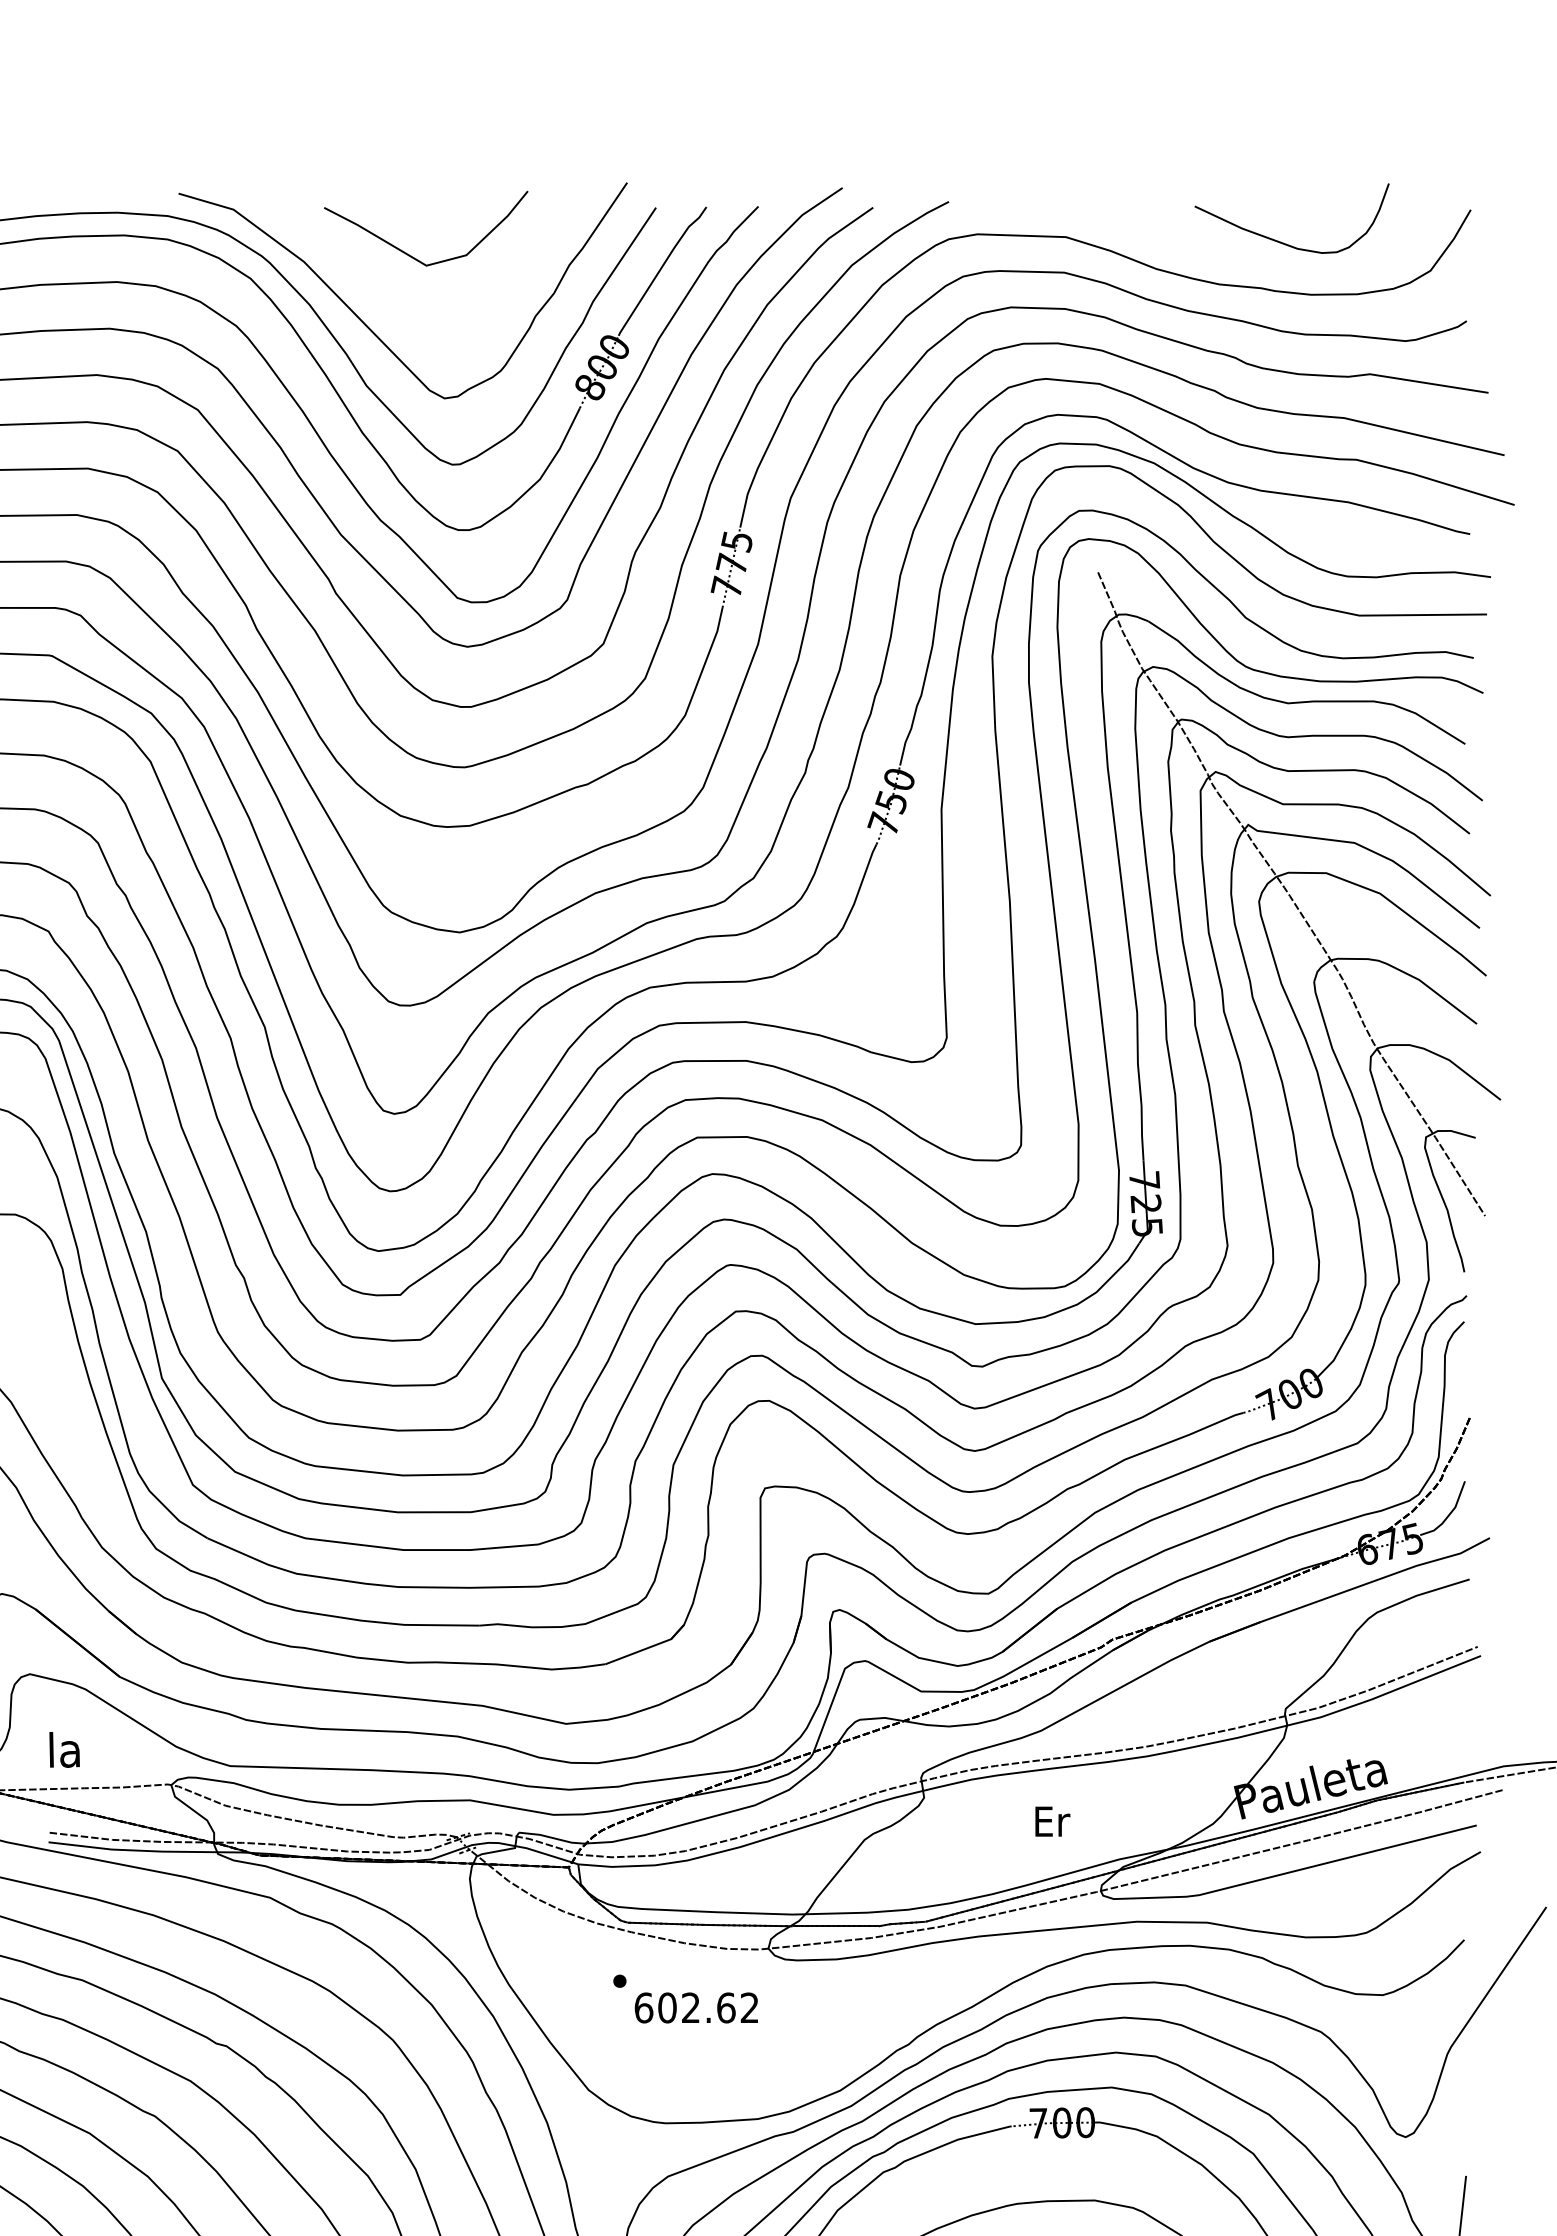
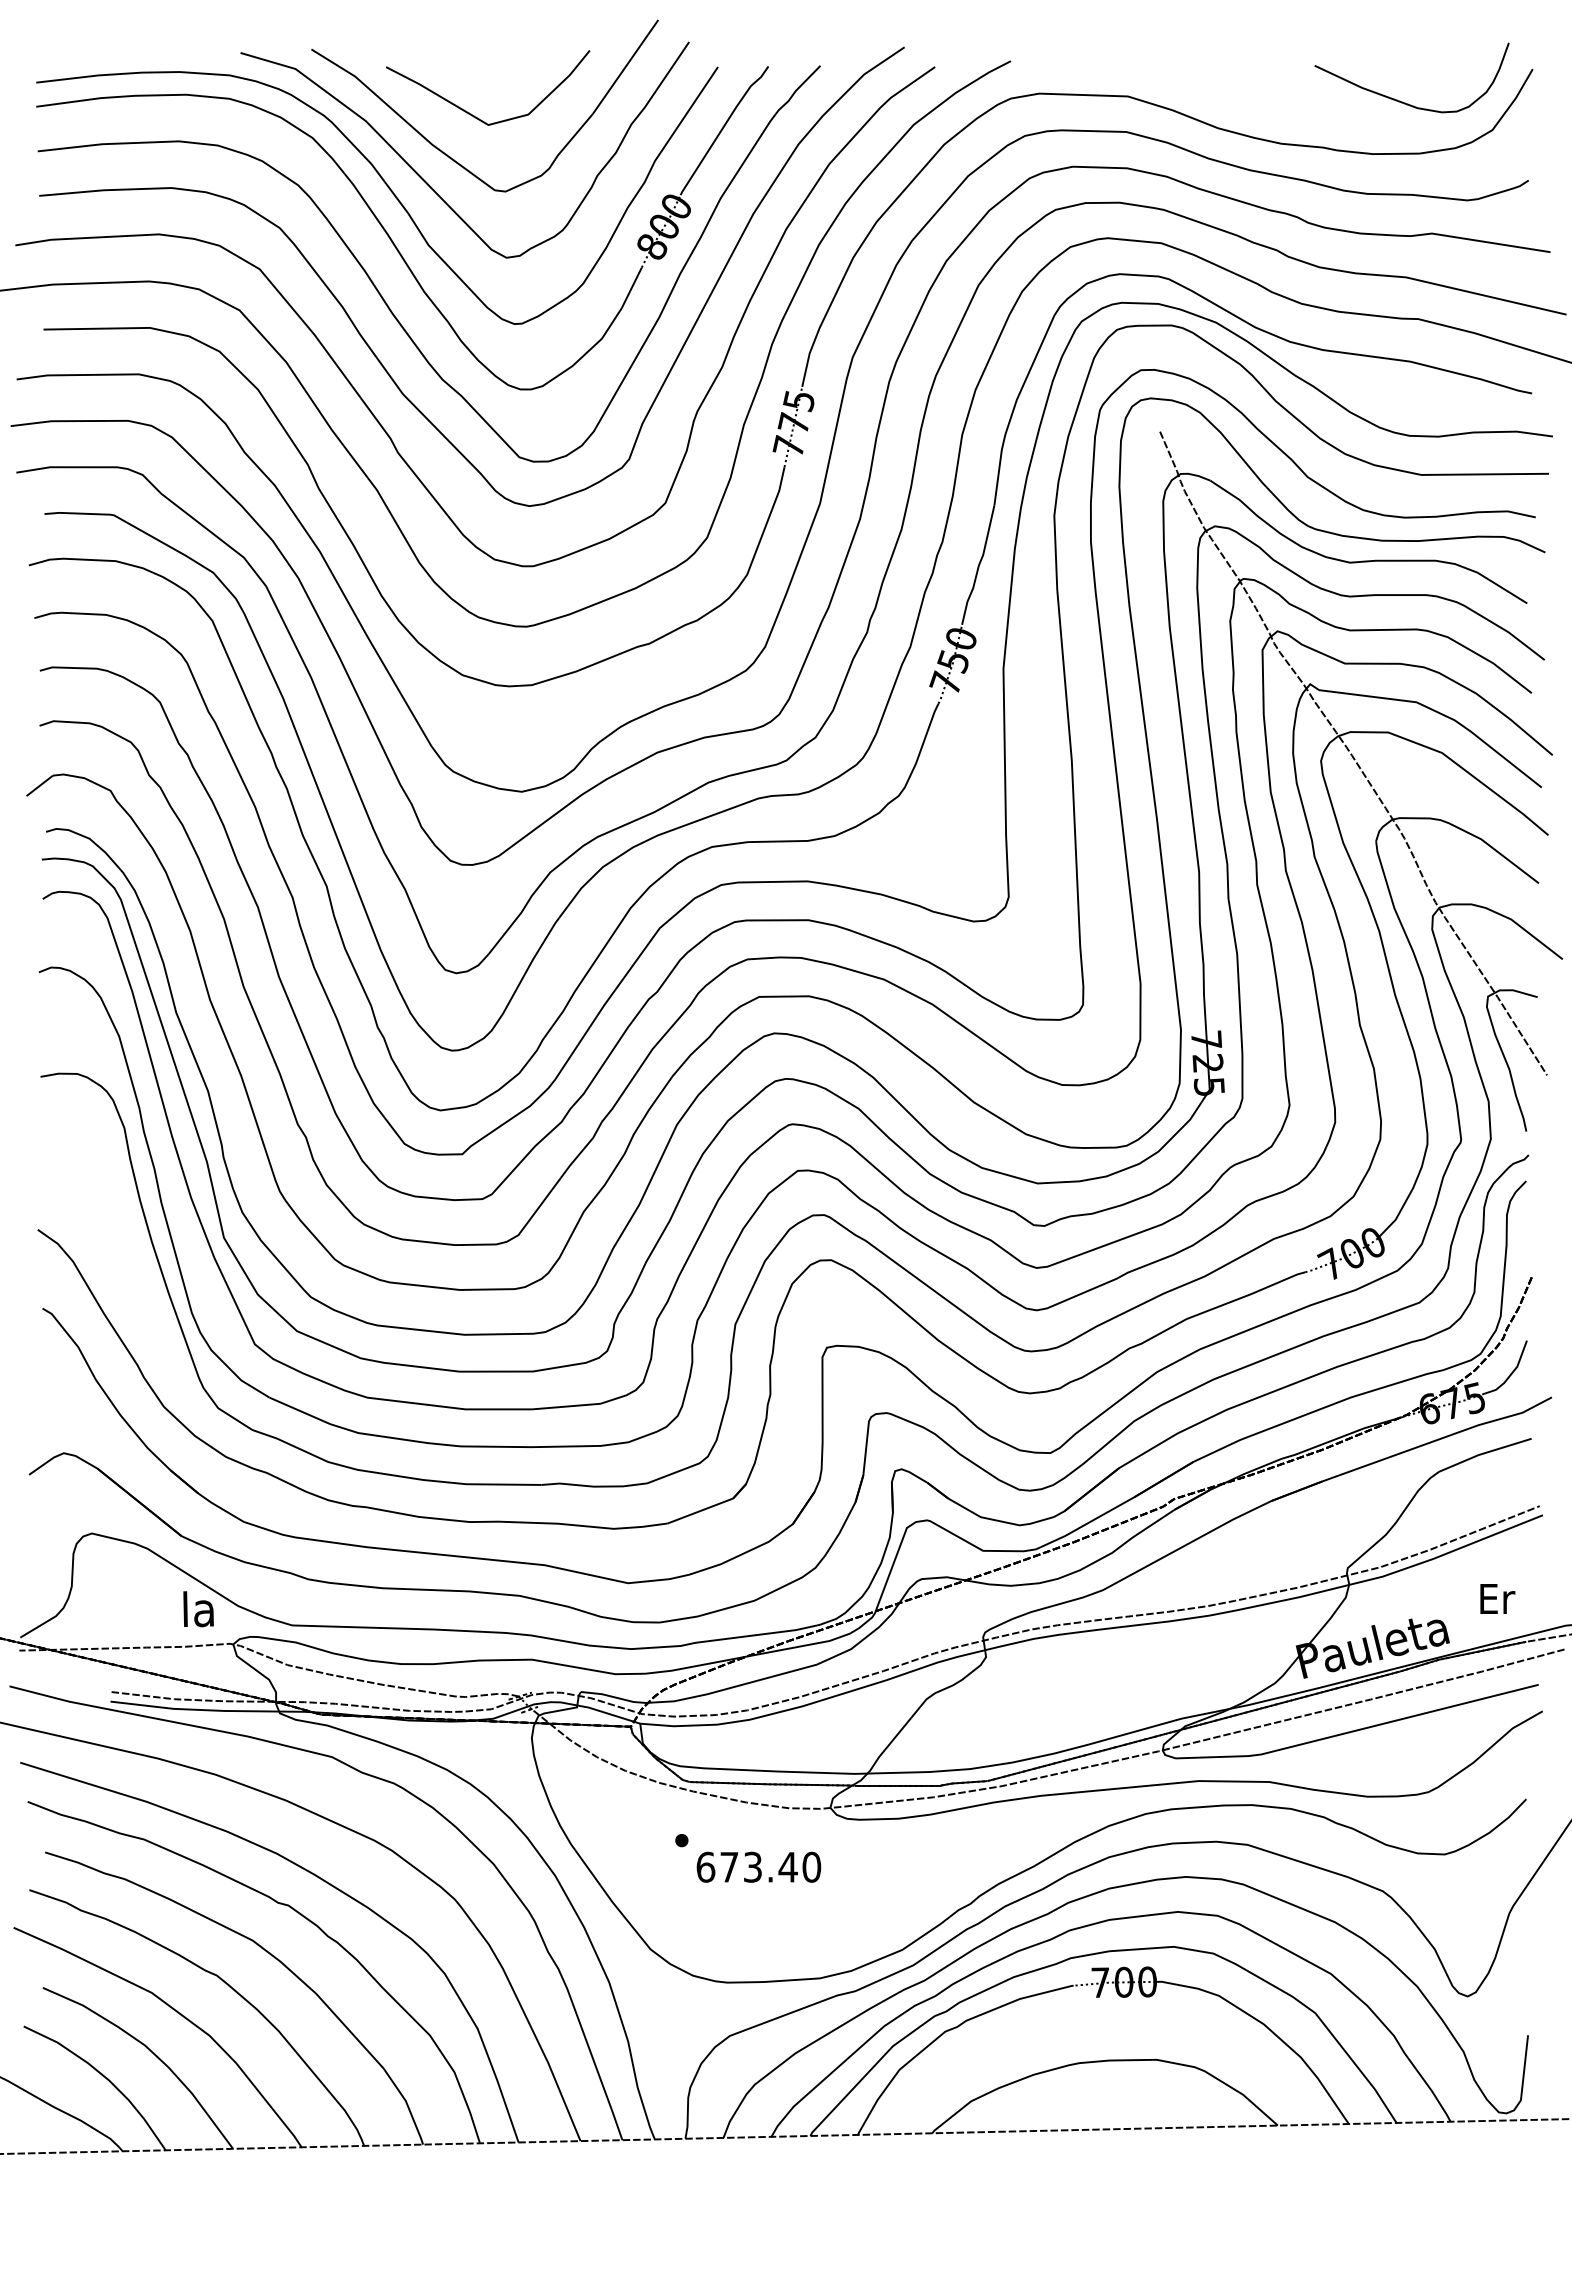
curve: (1282, 242) -> (1402, 101), moved
curve: (384, 294) -> (446, 153), added
text: (64, 1750) -> (198, 1609), moved
text: (1052, 1821) -> (1497, 1598), moved
text: (708, 2007) -> (770, 1866), 602.62 -> 673.40

